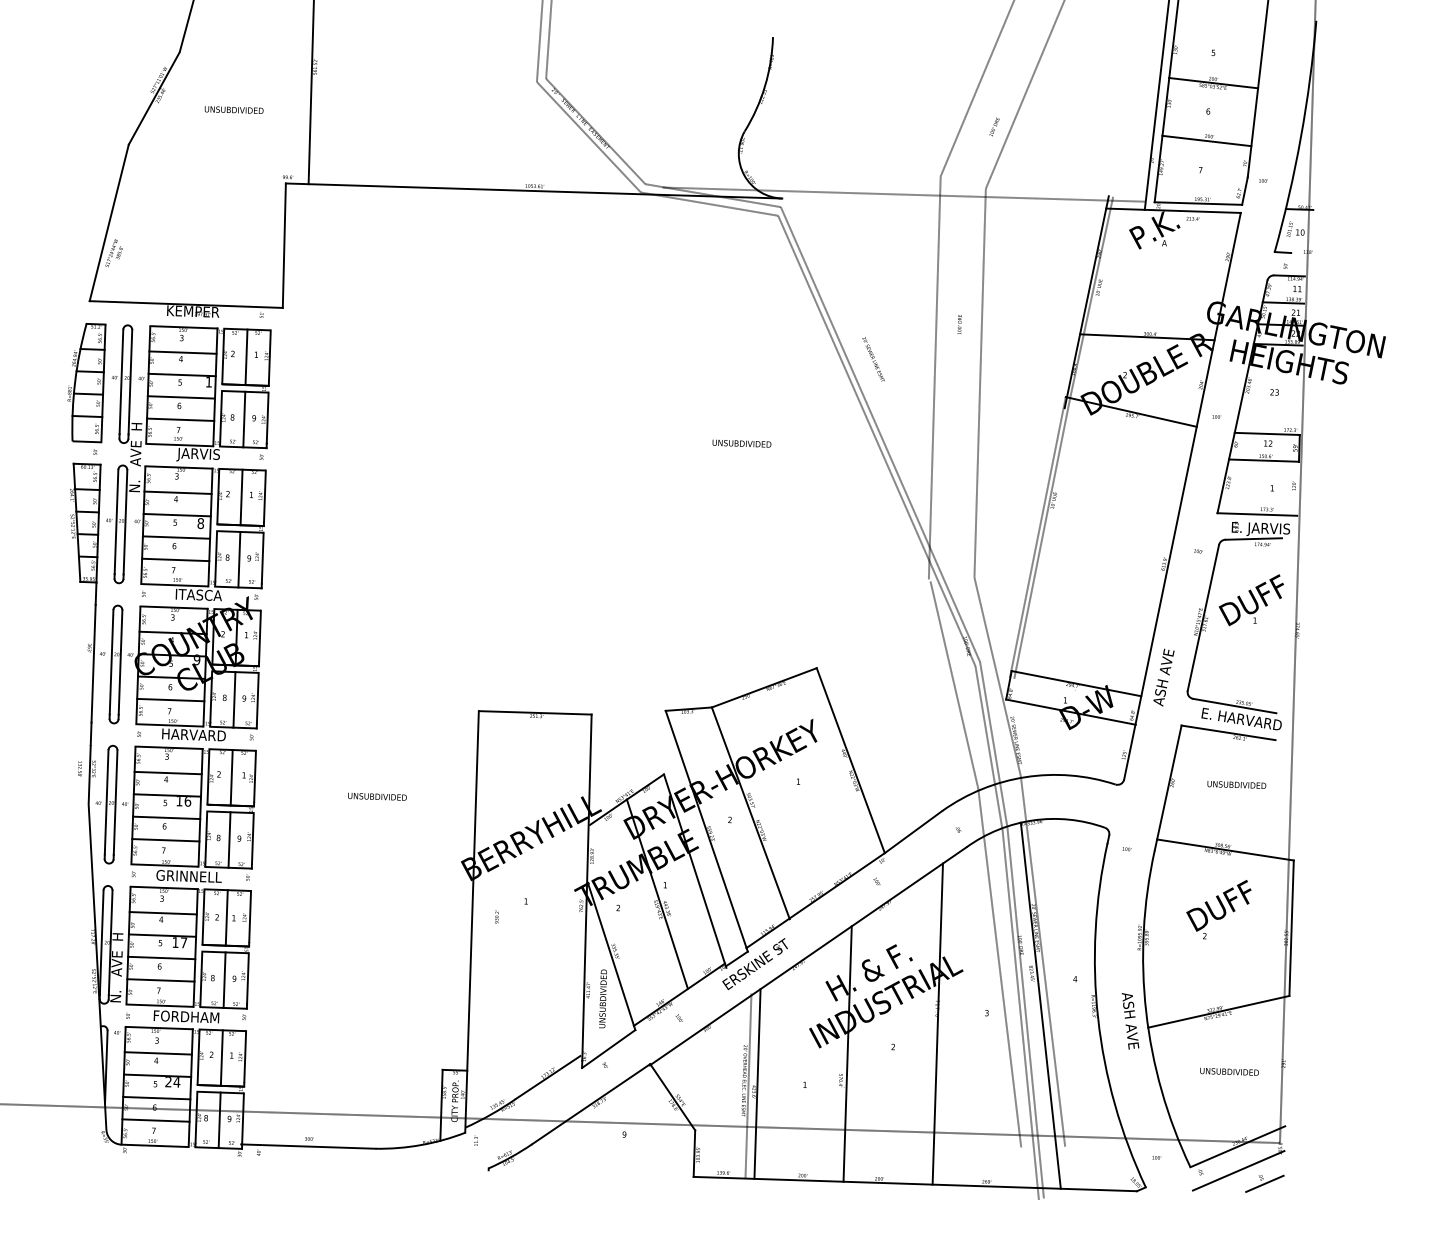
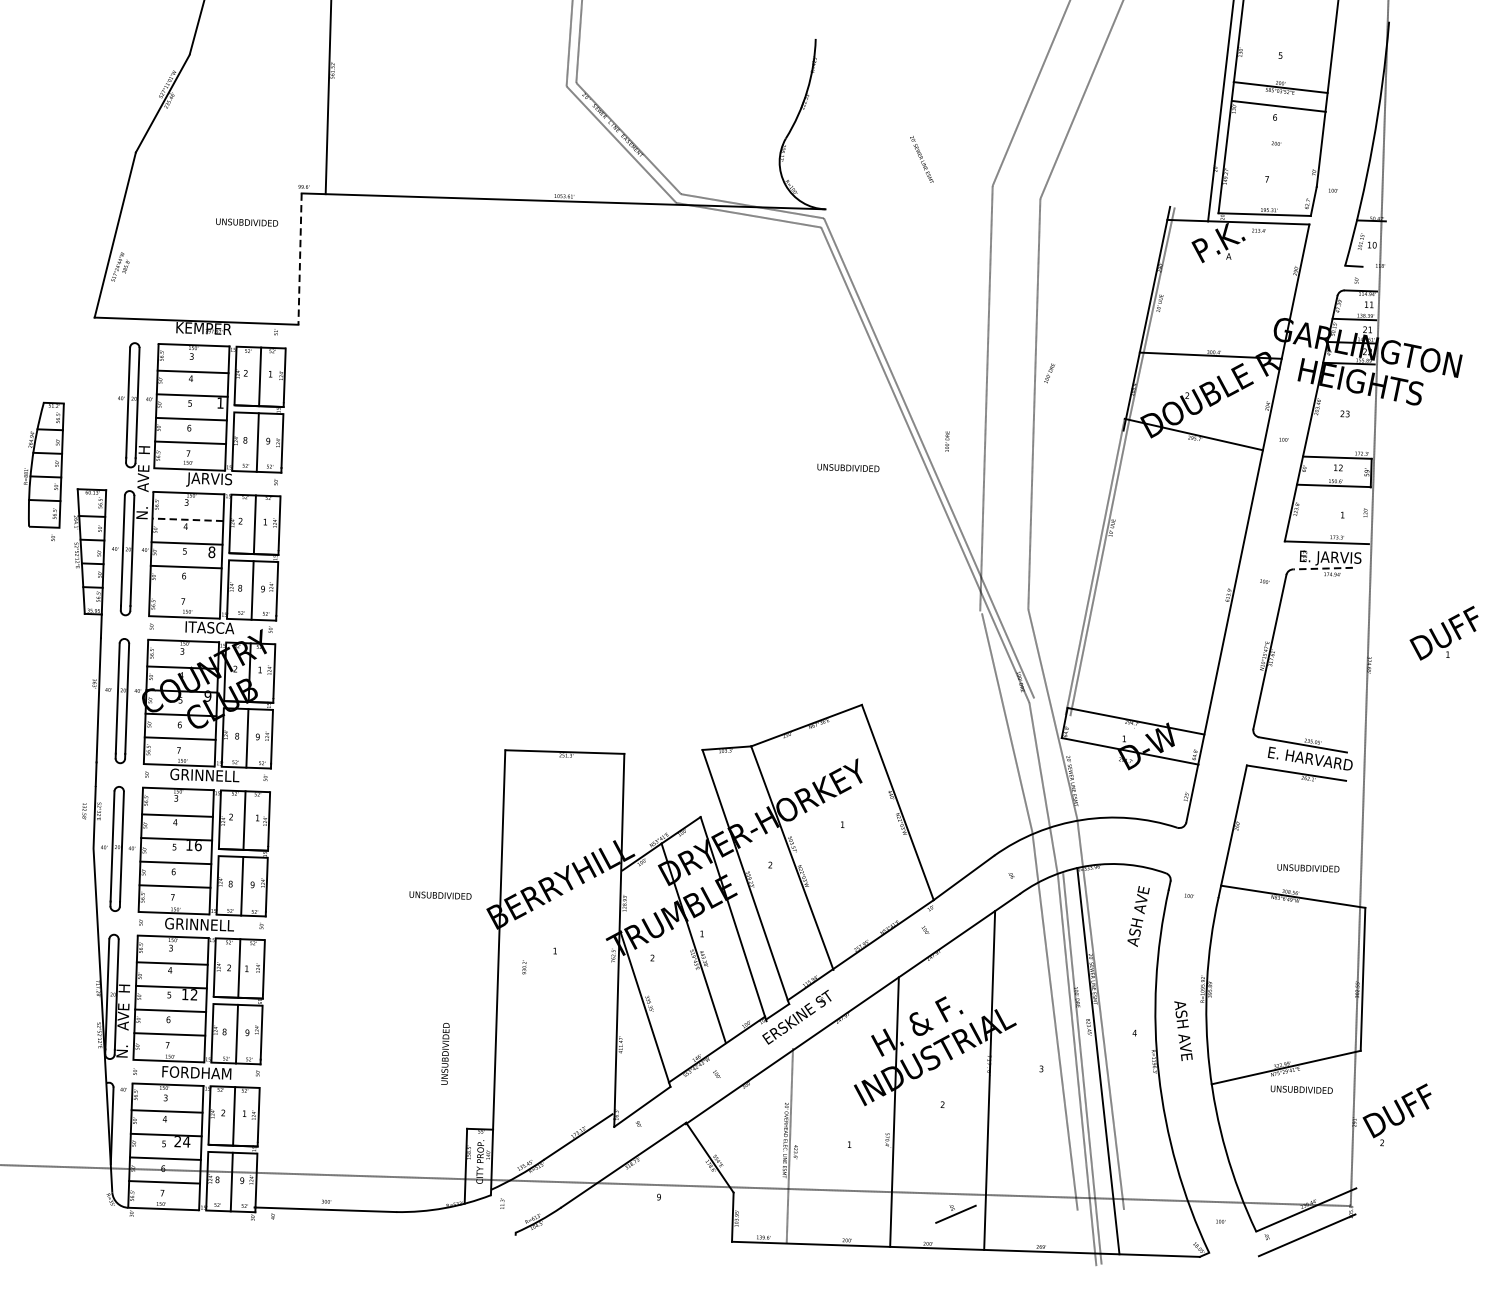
text: (233, 109) -> (246, 221), moved
text: (994, 126) -> (1049, 372), moved
line: (1206, 140) -> (1278, 105), moved
line: (903, 194) -> (953, 205), removed
line: (284, 246) -> (300, 259), solid -> dashed
text: (959, 324) -> (947, 441), moved
text: (873, 359) -> (921, 159), moved
part: (86, 388) -> (43, 470), moved
text: (741, 443) -> (847, 467), moved
line: (178, 492) -> (188, 519), solid -> dashed
line: (1253, 539) -> (1322, 569), solid -> dashed
line: (175, 559) -> (185, 590), removed
text: (1250, 600) -> (1443, 633), moved
text: (1163, 677) -> (1138, 916), moved
text: (193, 734) -> (204, 774), HARVARD -> GRINNELL
line: (993, 744) -> (1048, 785), removed
text: (1236, 784) -> (1308, 867), moved
text: (377, 796) -> (440, 895), moved
text: (1218, 909) -> (1396, 1114), moved
text: (183, 942) -> (193, 994), 17 -> 12
text: (602, 998) -> (444, 1053), moved
text: (1130, 1021) -> (1183, 1031), moved
text: (1229, 1071) -> (1301, 1089), moved
line: (757, 1083) -> (799, 1143), removed
part: (1264, 1183) -> (955, 1213), moved

